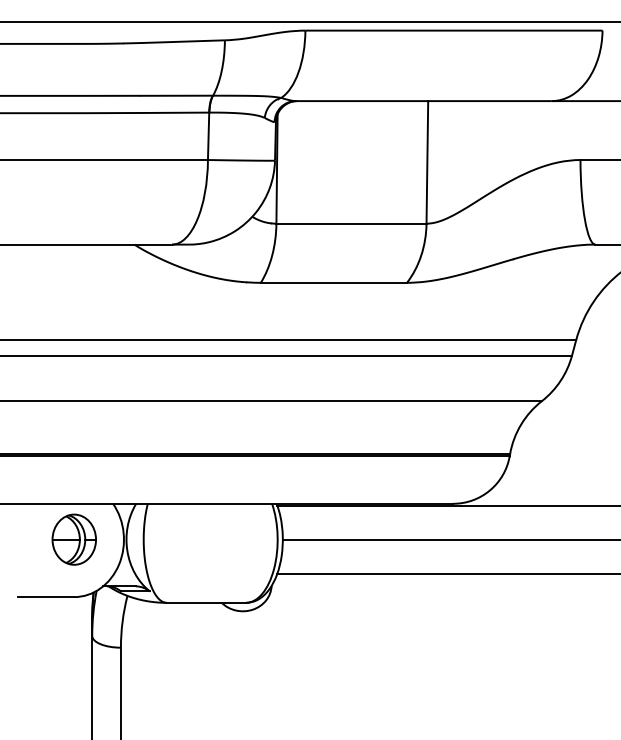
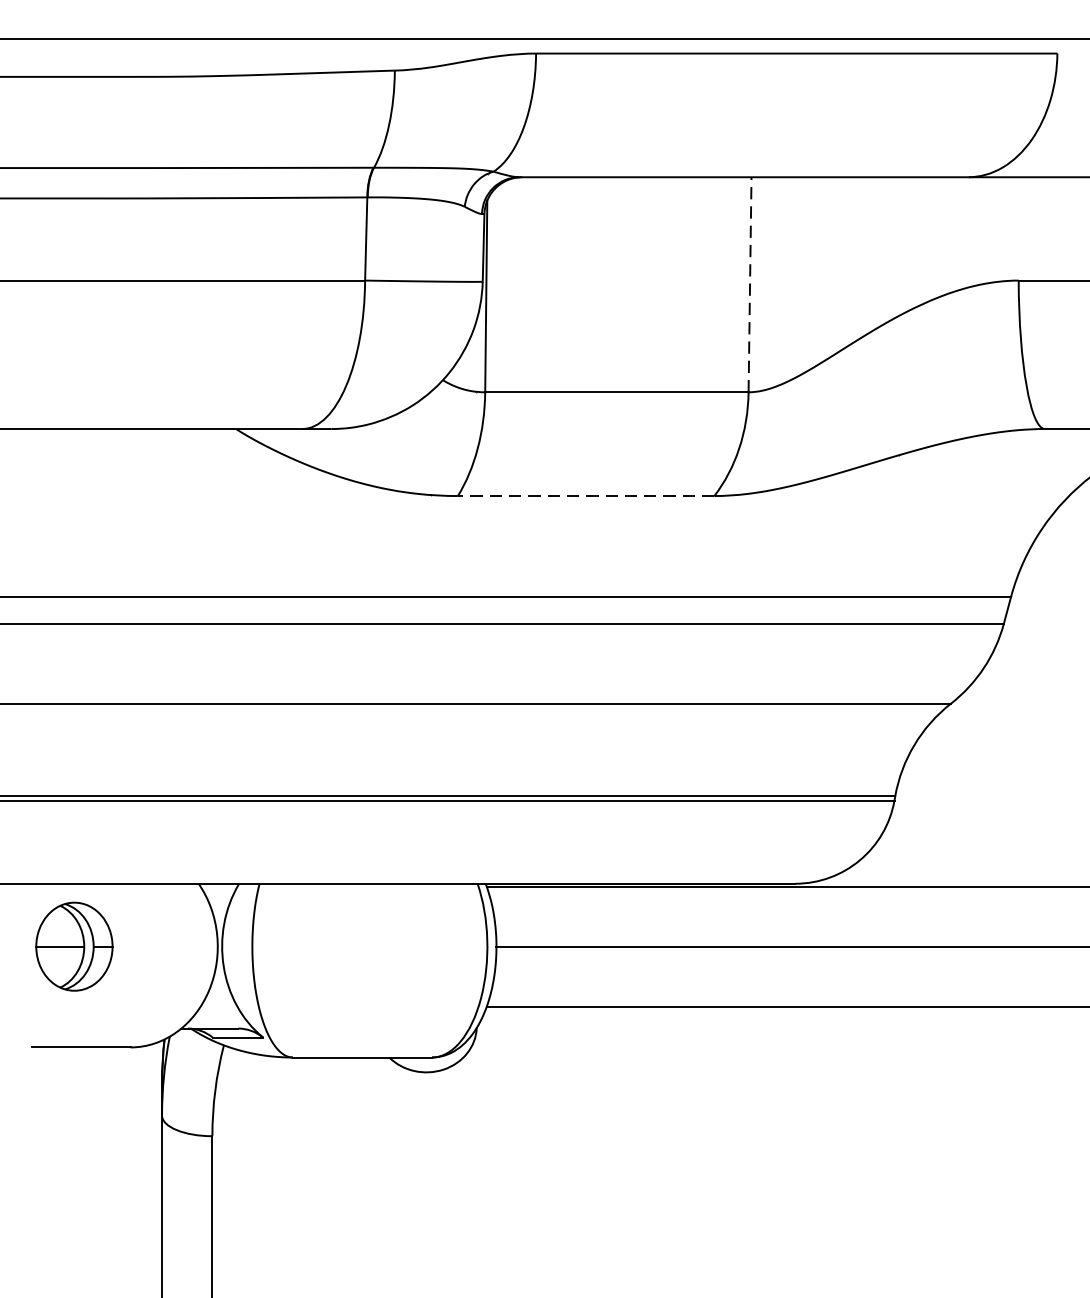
line: (427, 161) -> (750, 283), solid -> dashed
line: (333, 282) -> (585, 495), solid -> dashed
part: (73, 539) -> (73, 946), moved

